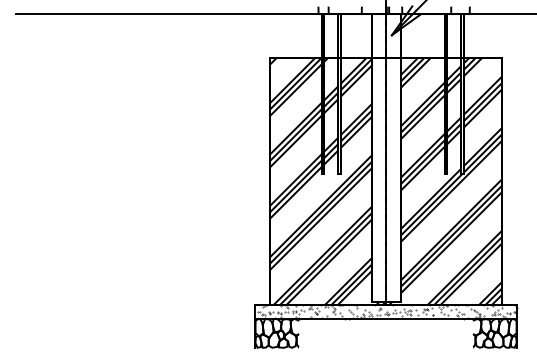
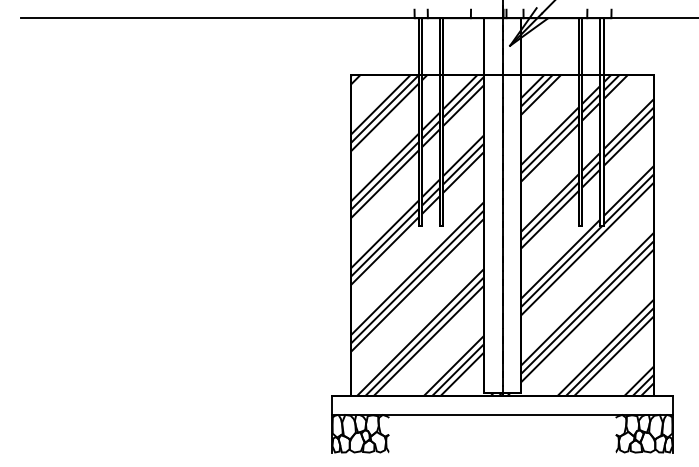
hatch: (386, 311) -> (503, 405), removed

